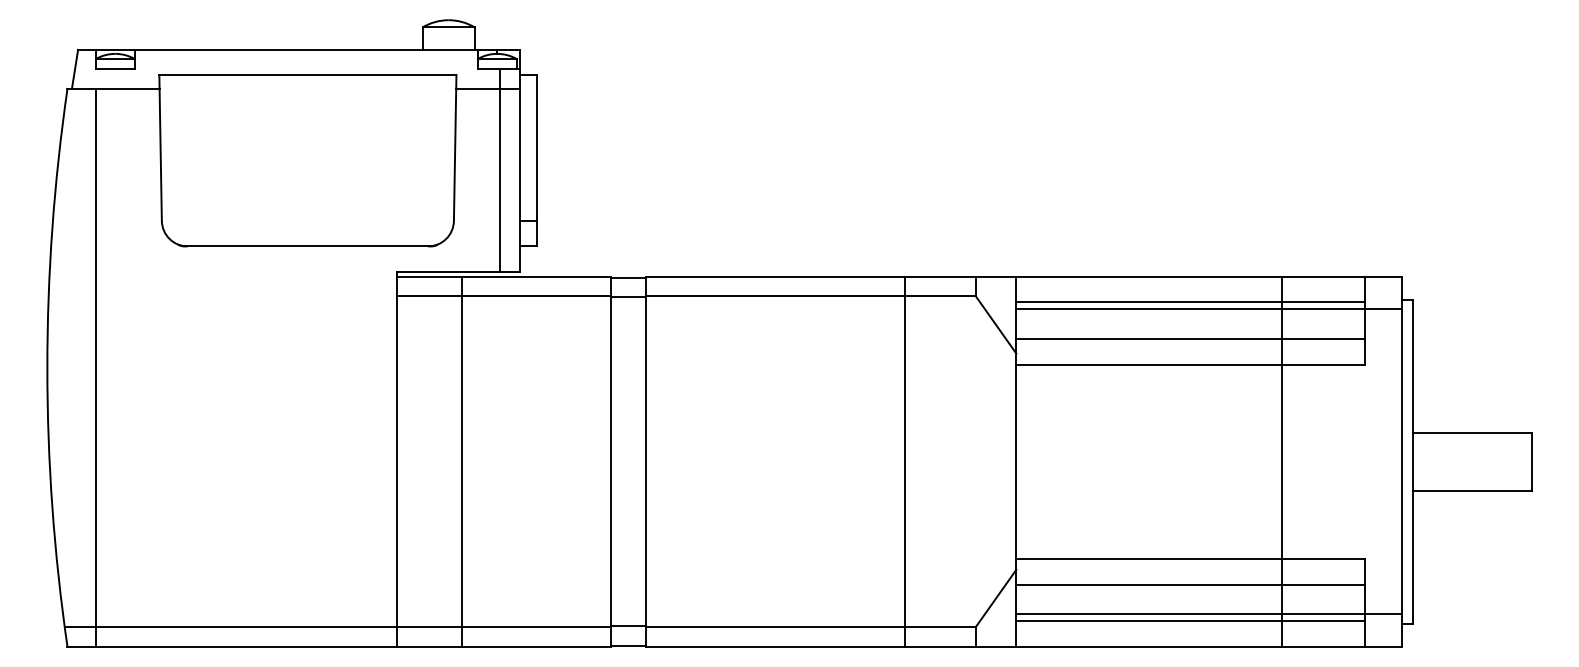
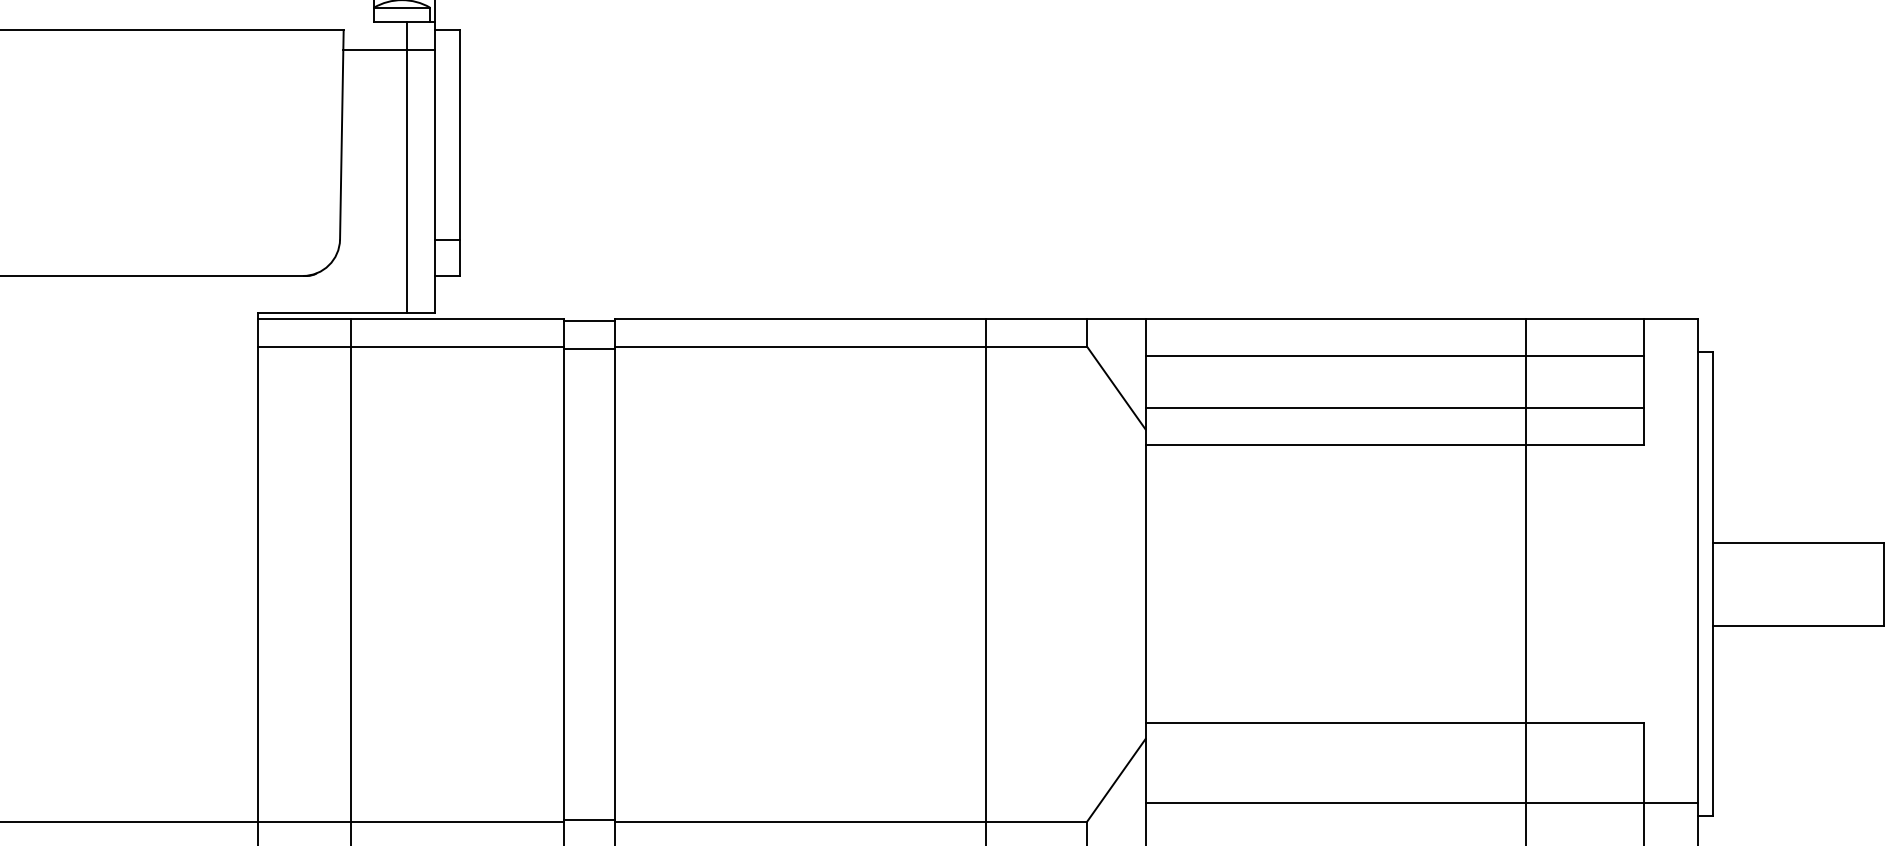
line: (1209, 308) -> (1422, 364), removed
line: (1190, 584) -> (1395, 760), removed
line: (1190, 620) -> (1395, 811), removed

